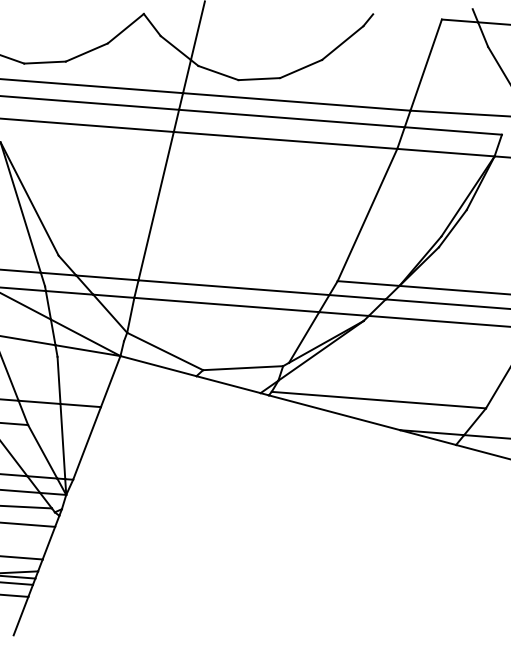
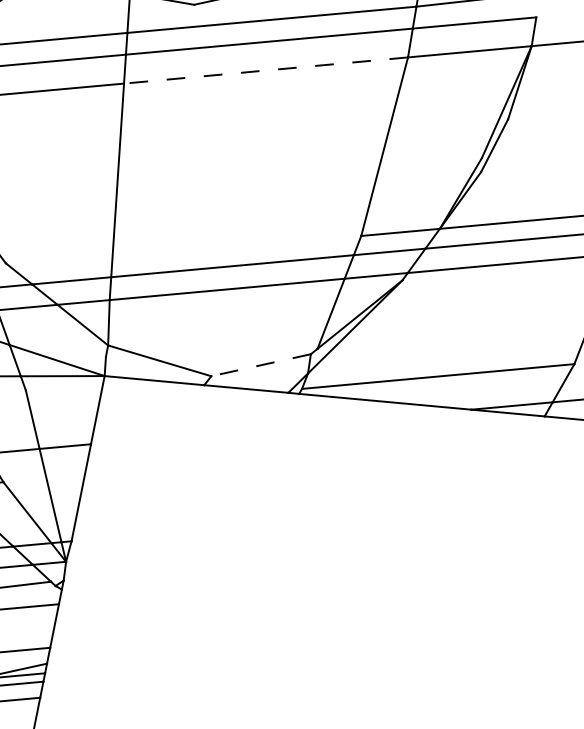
line: (285, 140) -> (265, 70), solid -> dashed
line: (242, 368) -> (260, 365), solid -> dashed

